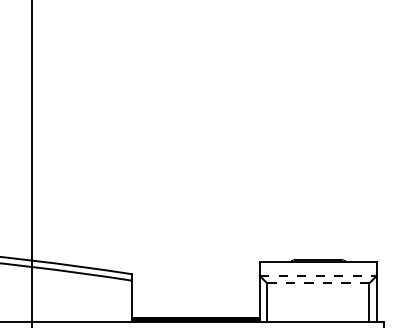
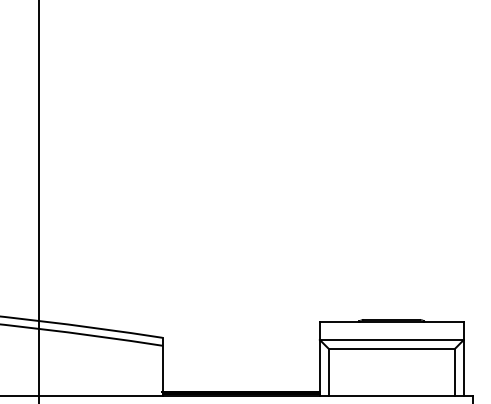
line: (318, 276) -> (391, 340), dashed -> solid
line: (318, 283) -> (391, 349), dashed -> solid

